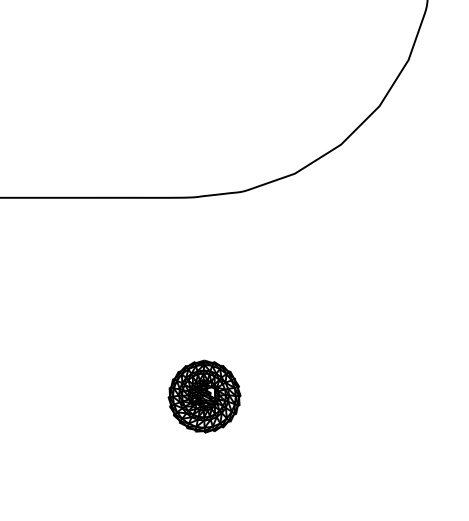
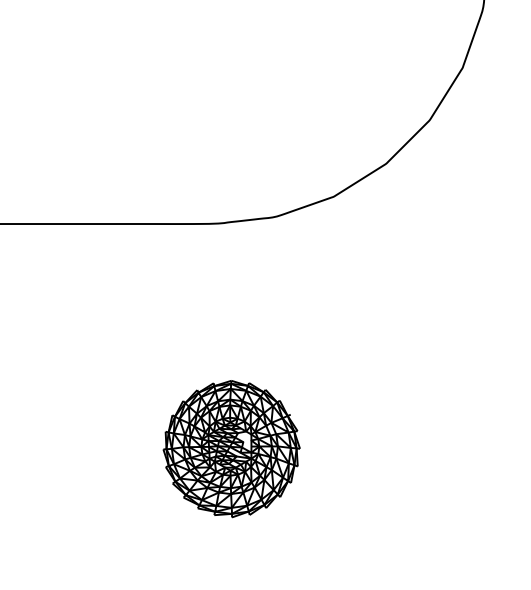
part: (204, 396) -> (231, 449), size x1.67

